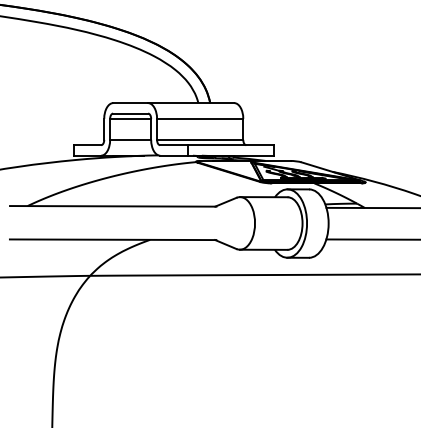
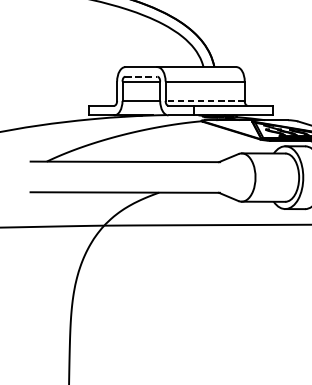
line: (130, 113) -> (141, 76), solid -> dashed
line: (199, 139) -> (204, 100), solid -> dashed

